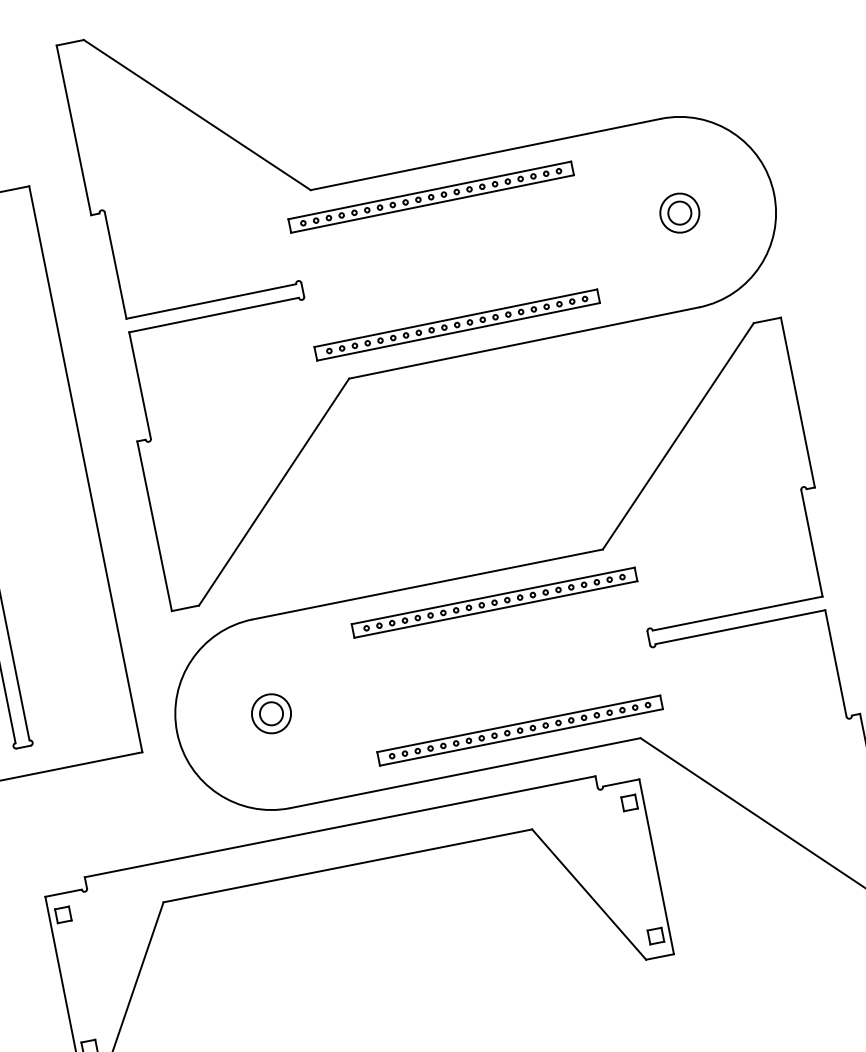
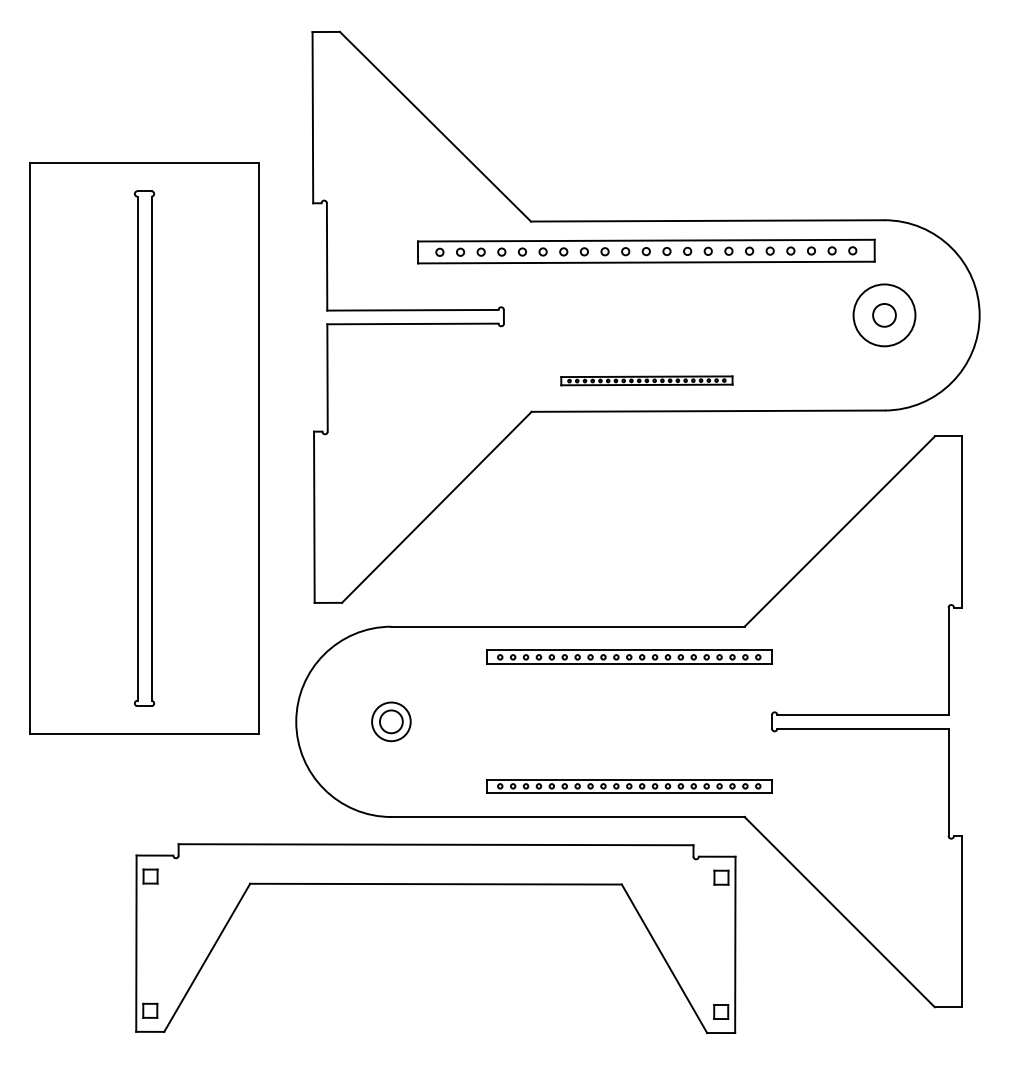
part: (431, 196) -> (646, 251), size x1.6
circle: (679, 213) -> (884, 315), size x1.6
part: (456, 324) -> (646, 380), size x0.6

